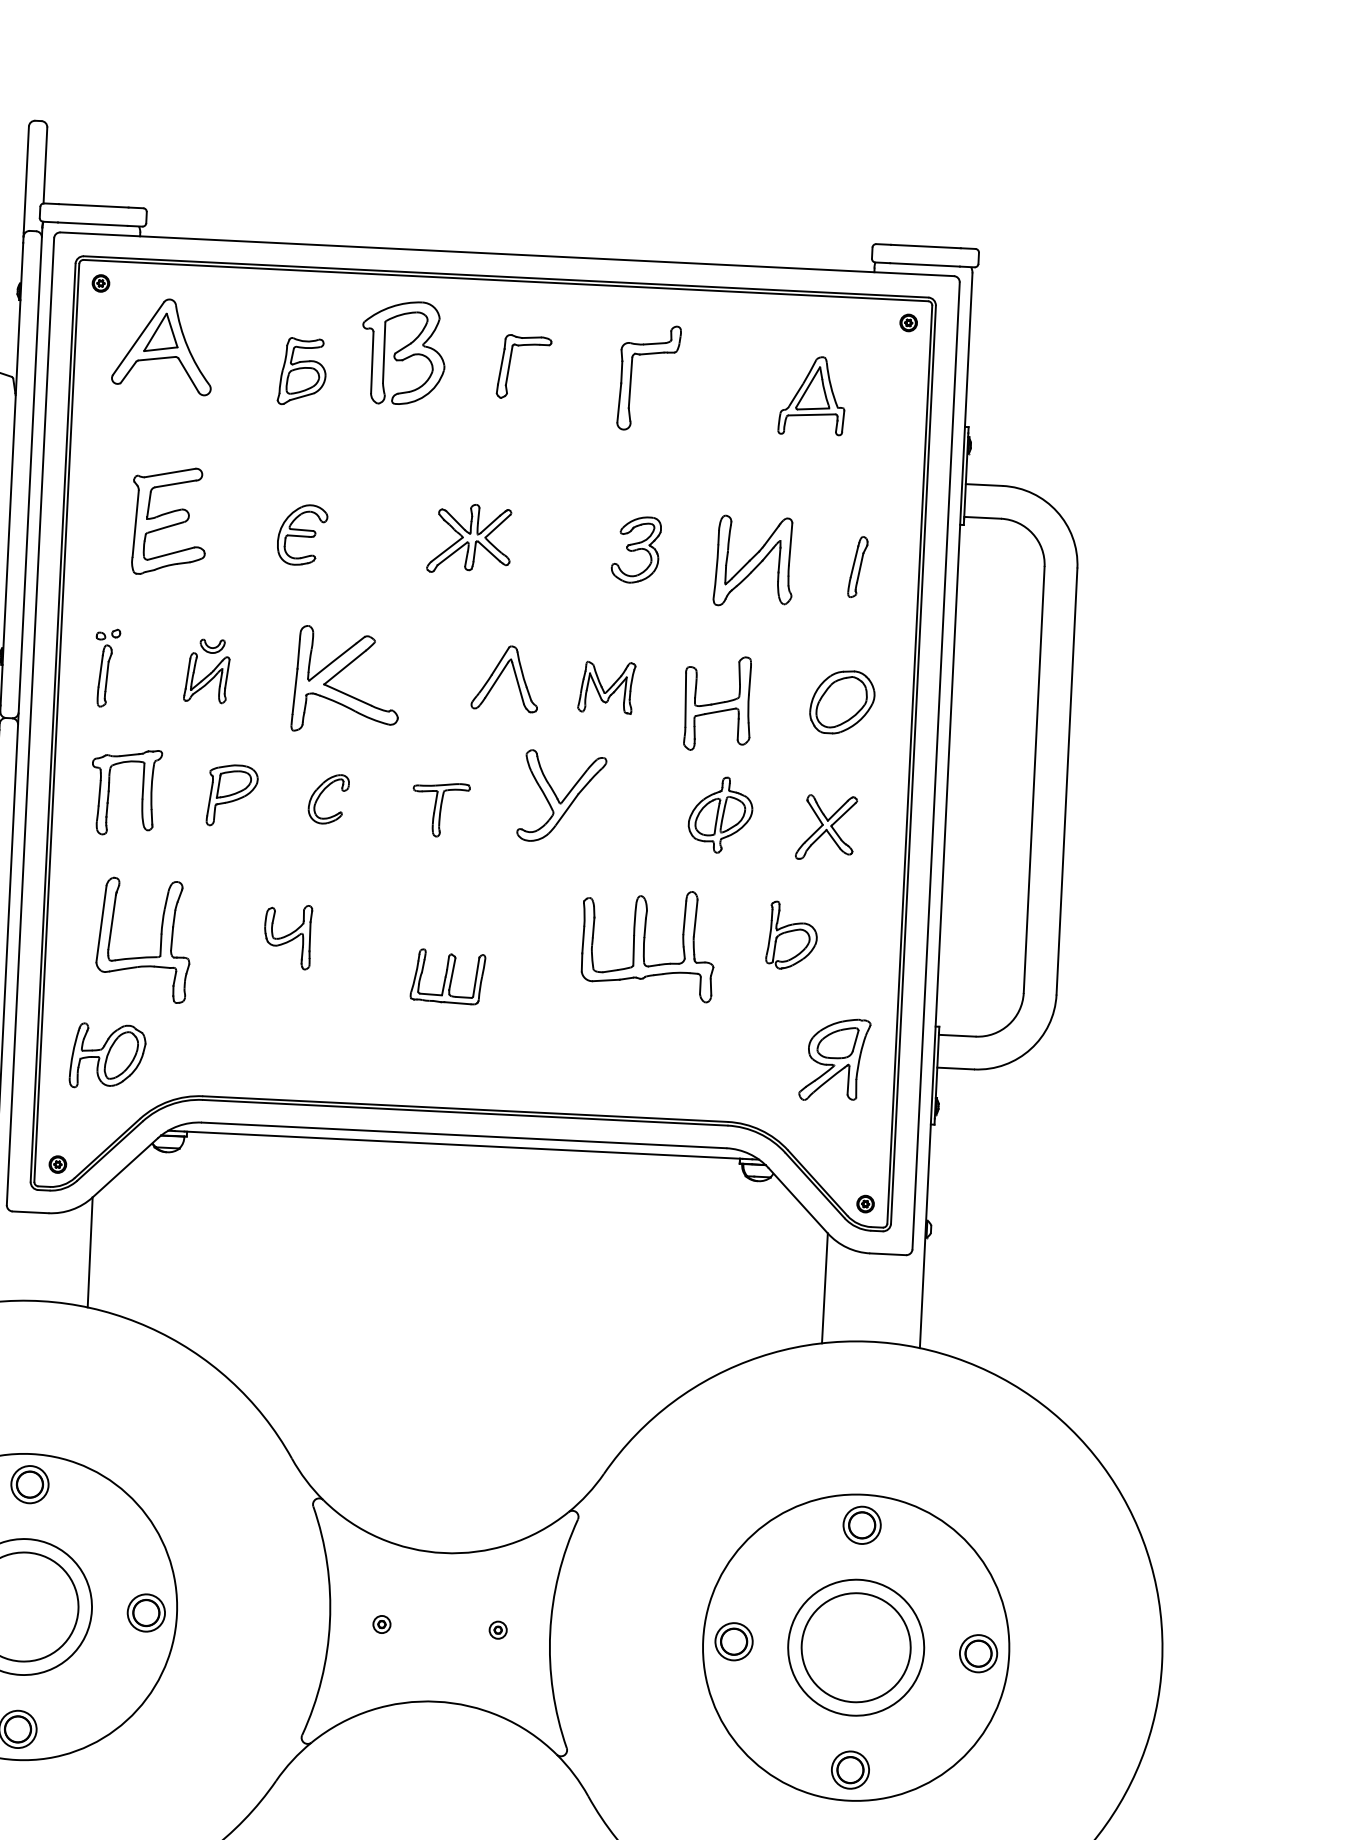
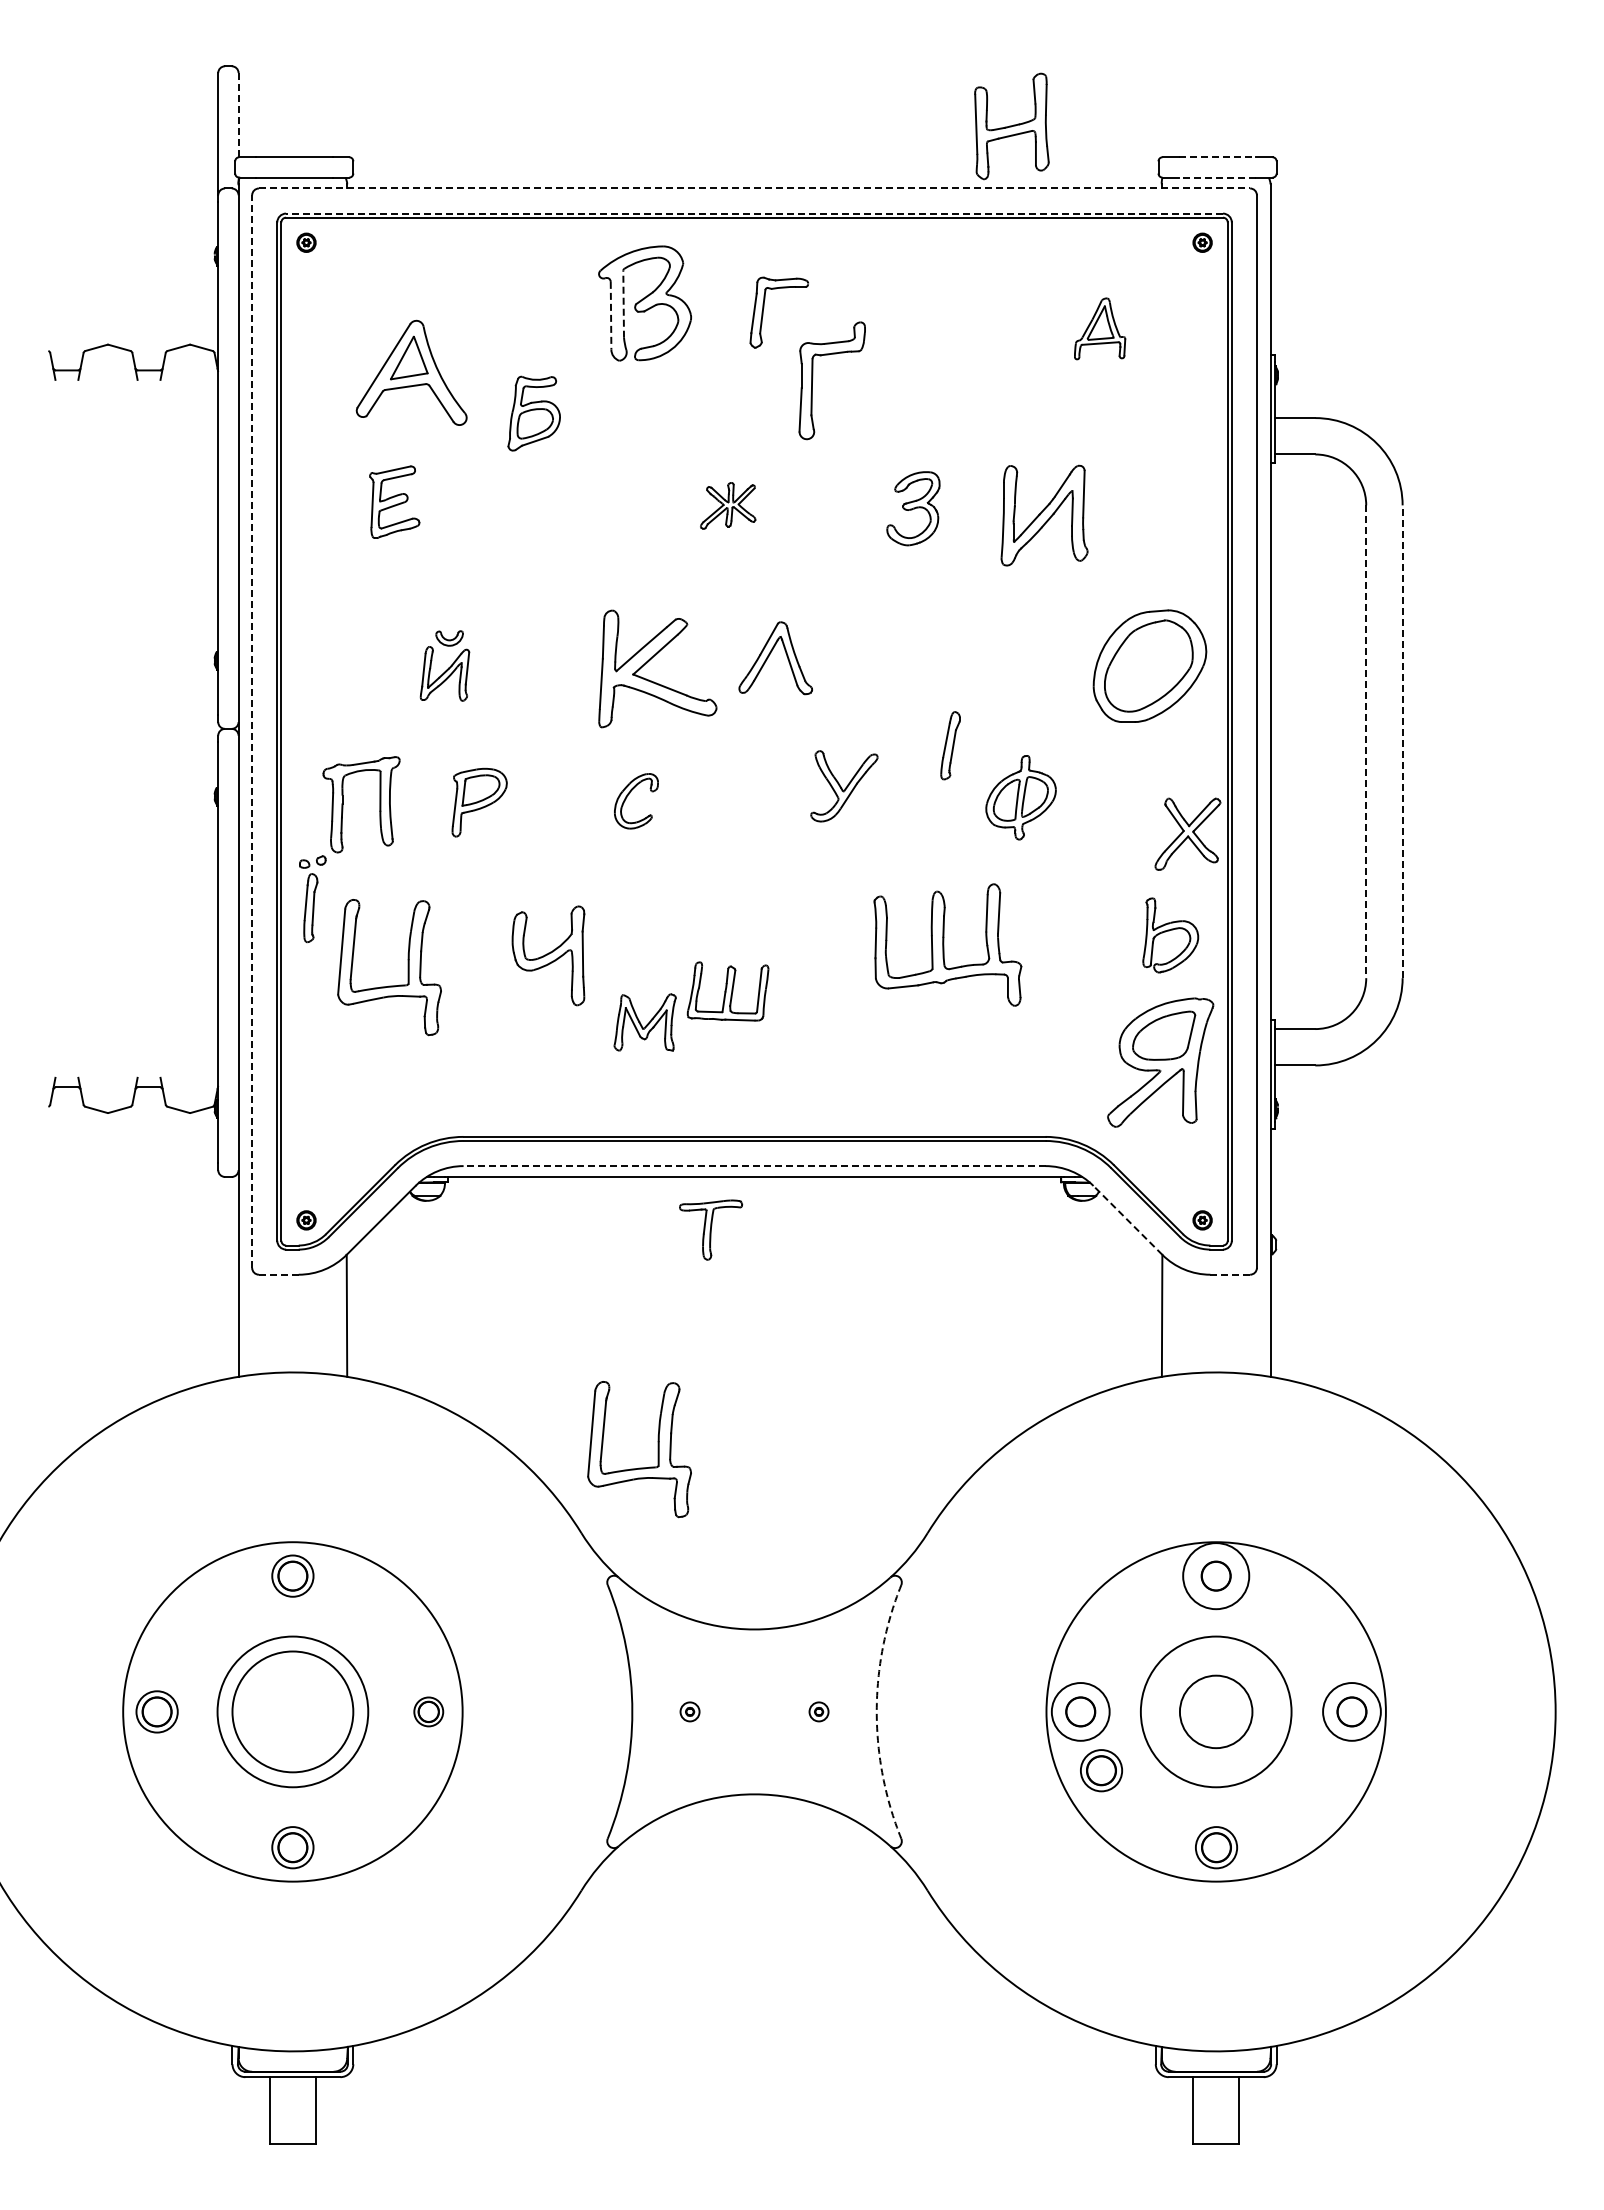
line: (45, 165) -> (238, 115), solid -> dashed
line: (925, 246) -> (1217, 157), solid -> dashed
line: (507, 254) -> (754, 188), solid -> dashed
line: (924, 264) -> (1217, 177), solid -> dashed
line: (506, 276) -> (754, 213), solid -> dashed
part: (163, 345) -> (411, 372), moved
line: (384, 353) -> (623, 304), solid -> dashed
line: (372, 362) -> (611, 315), solid -> dashed
part: (301, 371) -> (533, 413), moved
part: (632, 375) -> (813, 378), moved
part: (811, 395) -> (1099, 328), size x0.7
part: (168, 520) -> (394, 501), size x0.6
part: (301, 535) -> (542, 510), removed
part: (468, 538) -> (727, 505), size x0.6
part: (857, 566) -> (950, 745), moved
part: (106, 668) -> (312, 899), moved
part: (340, 672) -> (650, 660), moved
part: (606, 687) -> (644, 1022), moved
part: (842, 702) -> (1149, 666), size x1.6
part: (717, 703) -> (1011, 126), moved
line: (30, 721) -> (252, 731), solid -> dashed
line: (1034, 780) -> (1366, 742), solid -> dashed
line: (1066, 781) -> (1402, 741), solid -> dashed
part: (320, 795) -> (627, 797), moved
part: (561, 797) -> (844, 786), size x0.7
part: (441, 809) -> (711, 1229), moved
part: (826, 827) -> (1187, 833), moved
part: (791, 935) -> (1170, 935), moved
part: (287, 936) -> (548, 955), size x1.4
part: (107, 1055) -> (355, 1097), removed
part: (834, 1059) -> (1160, 1062), size x1.4
line: (464, 1135) -> (754, 1166), solid -> dashed
line: (797, 1200) -> (1127, 1220), solid -> dashed
line: (30, 1212) -> (278, 1274), solid -> dashed
line: (888, 1254) -> (1230, 1274), solid -> dashed
part: (364, 1386) -> (657, 1449), added
circle: (861, 1524) -> (1215, 1575), size x1.6
part: (146, 1612) -> (428, 1711), size x0.7
arc: (550, 1632) -> (876, 1711), solid -> dashed
circle: (733, 1641) -> (1080, 1711), size x1.4
circle: (855, 1647) -> (1215, 1711), size x0.6
circle: (978, 1653) -> (1351, 1711), size x1.4
part: (750, 1695) -> (1101, 1770), added

